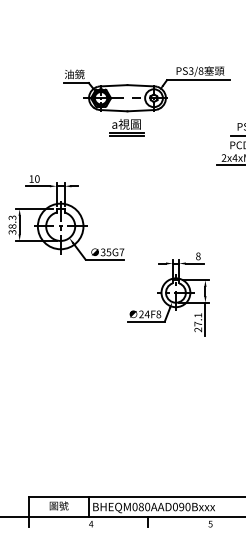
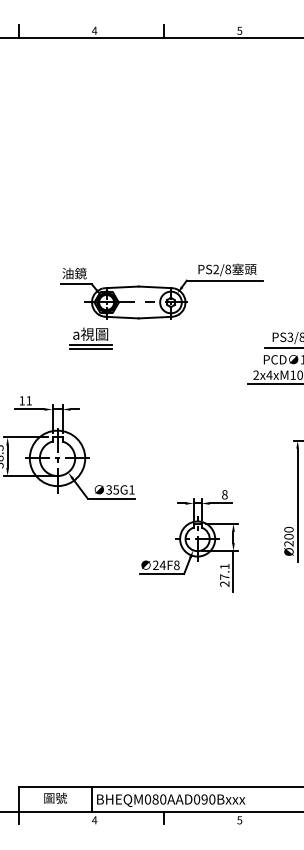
text: (191, 71) -> (216, 270), PS3/8 -> PS2/8
part: (126, 127) -> (90, 338), moved
text: (37, 178) -> (29, 400), 10 -> 11
text: (121, 252) -> (131, 489), 35G7 -> 35G1

